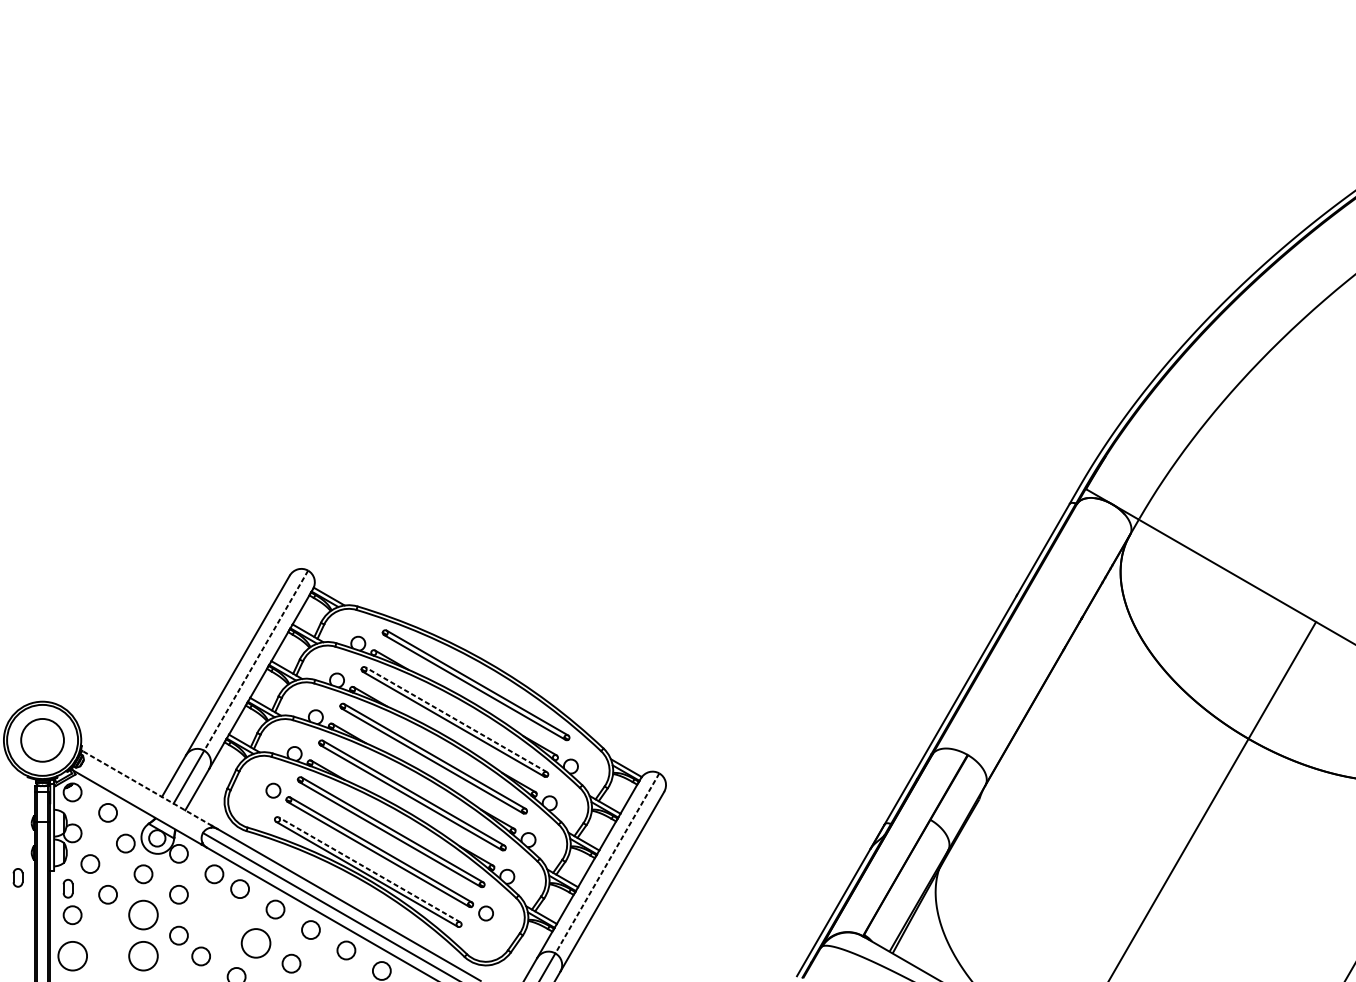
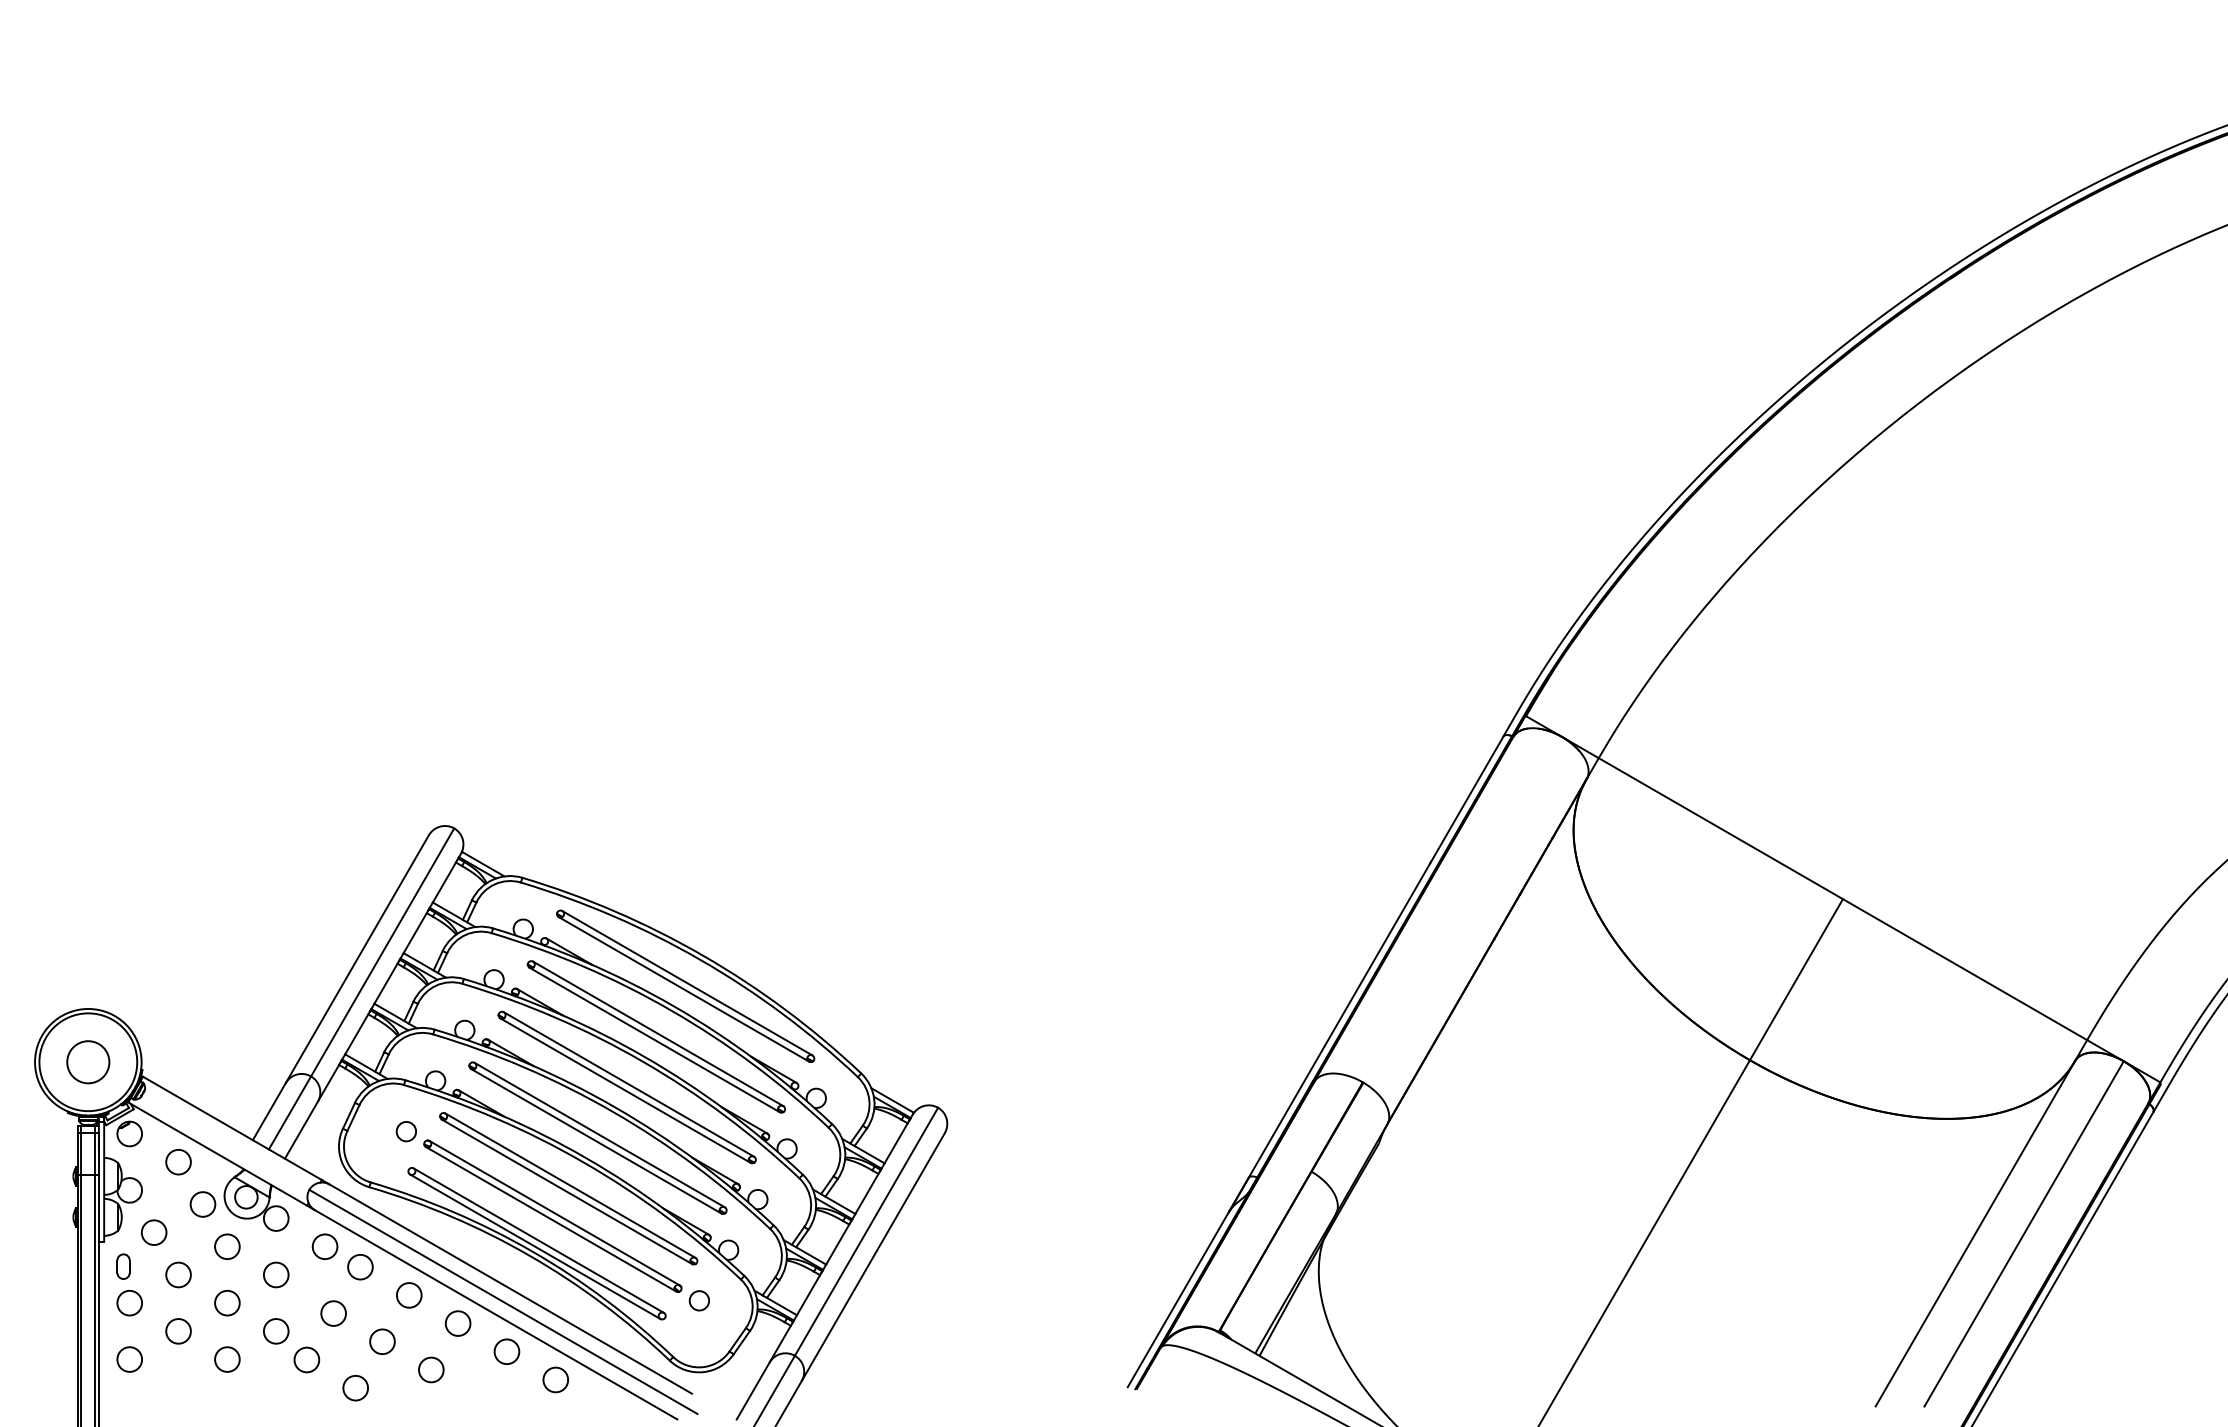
line: (256, 660) -> (382, 952), dashed -> solid
line: (456, 719) -> (658, 1033), dashed -> solid
circle: (42, 740) -> (88, 1062), size x0.71
line: (147, 788) -> (232, 1128), dashed -> solid
line: (607, 863) -> (866, 1232), dashed -> solid
line: (369, 869) -> (538, 1240), dashed -> solid
part: (18, 877) -> (54, 1251), removed
circle: (143, 915) -> (227, 1303), size x0.62
circle: (220, 922) -> (333, 1313), added
circle: (108, 935) -> (178, 1331), added
circle: (256, 943) -> (382, 1341), size x0.62
circle: (72, 956) -> (129, 1359), size x0.62
circle: (143, 956) -> (227, 1359), size x0.62

